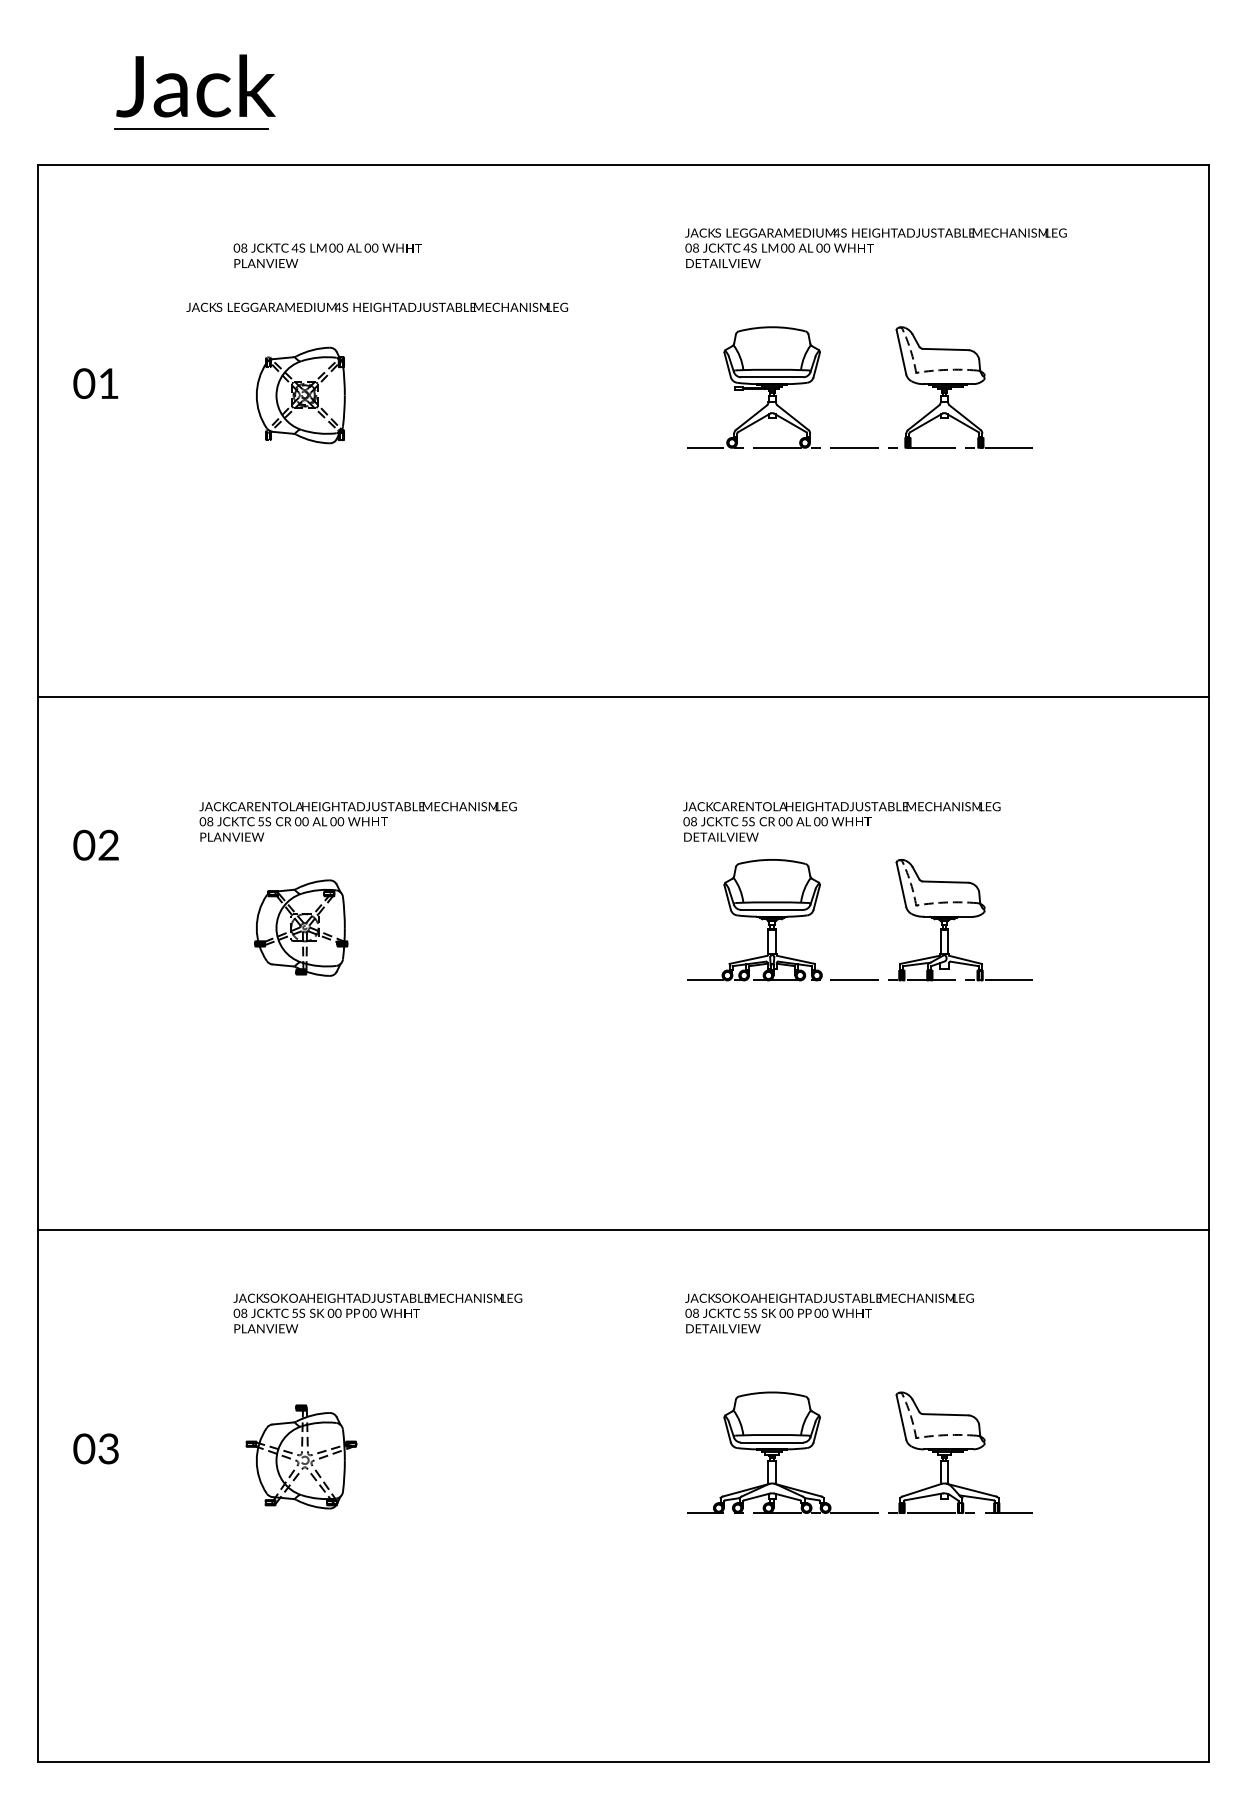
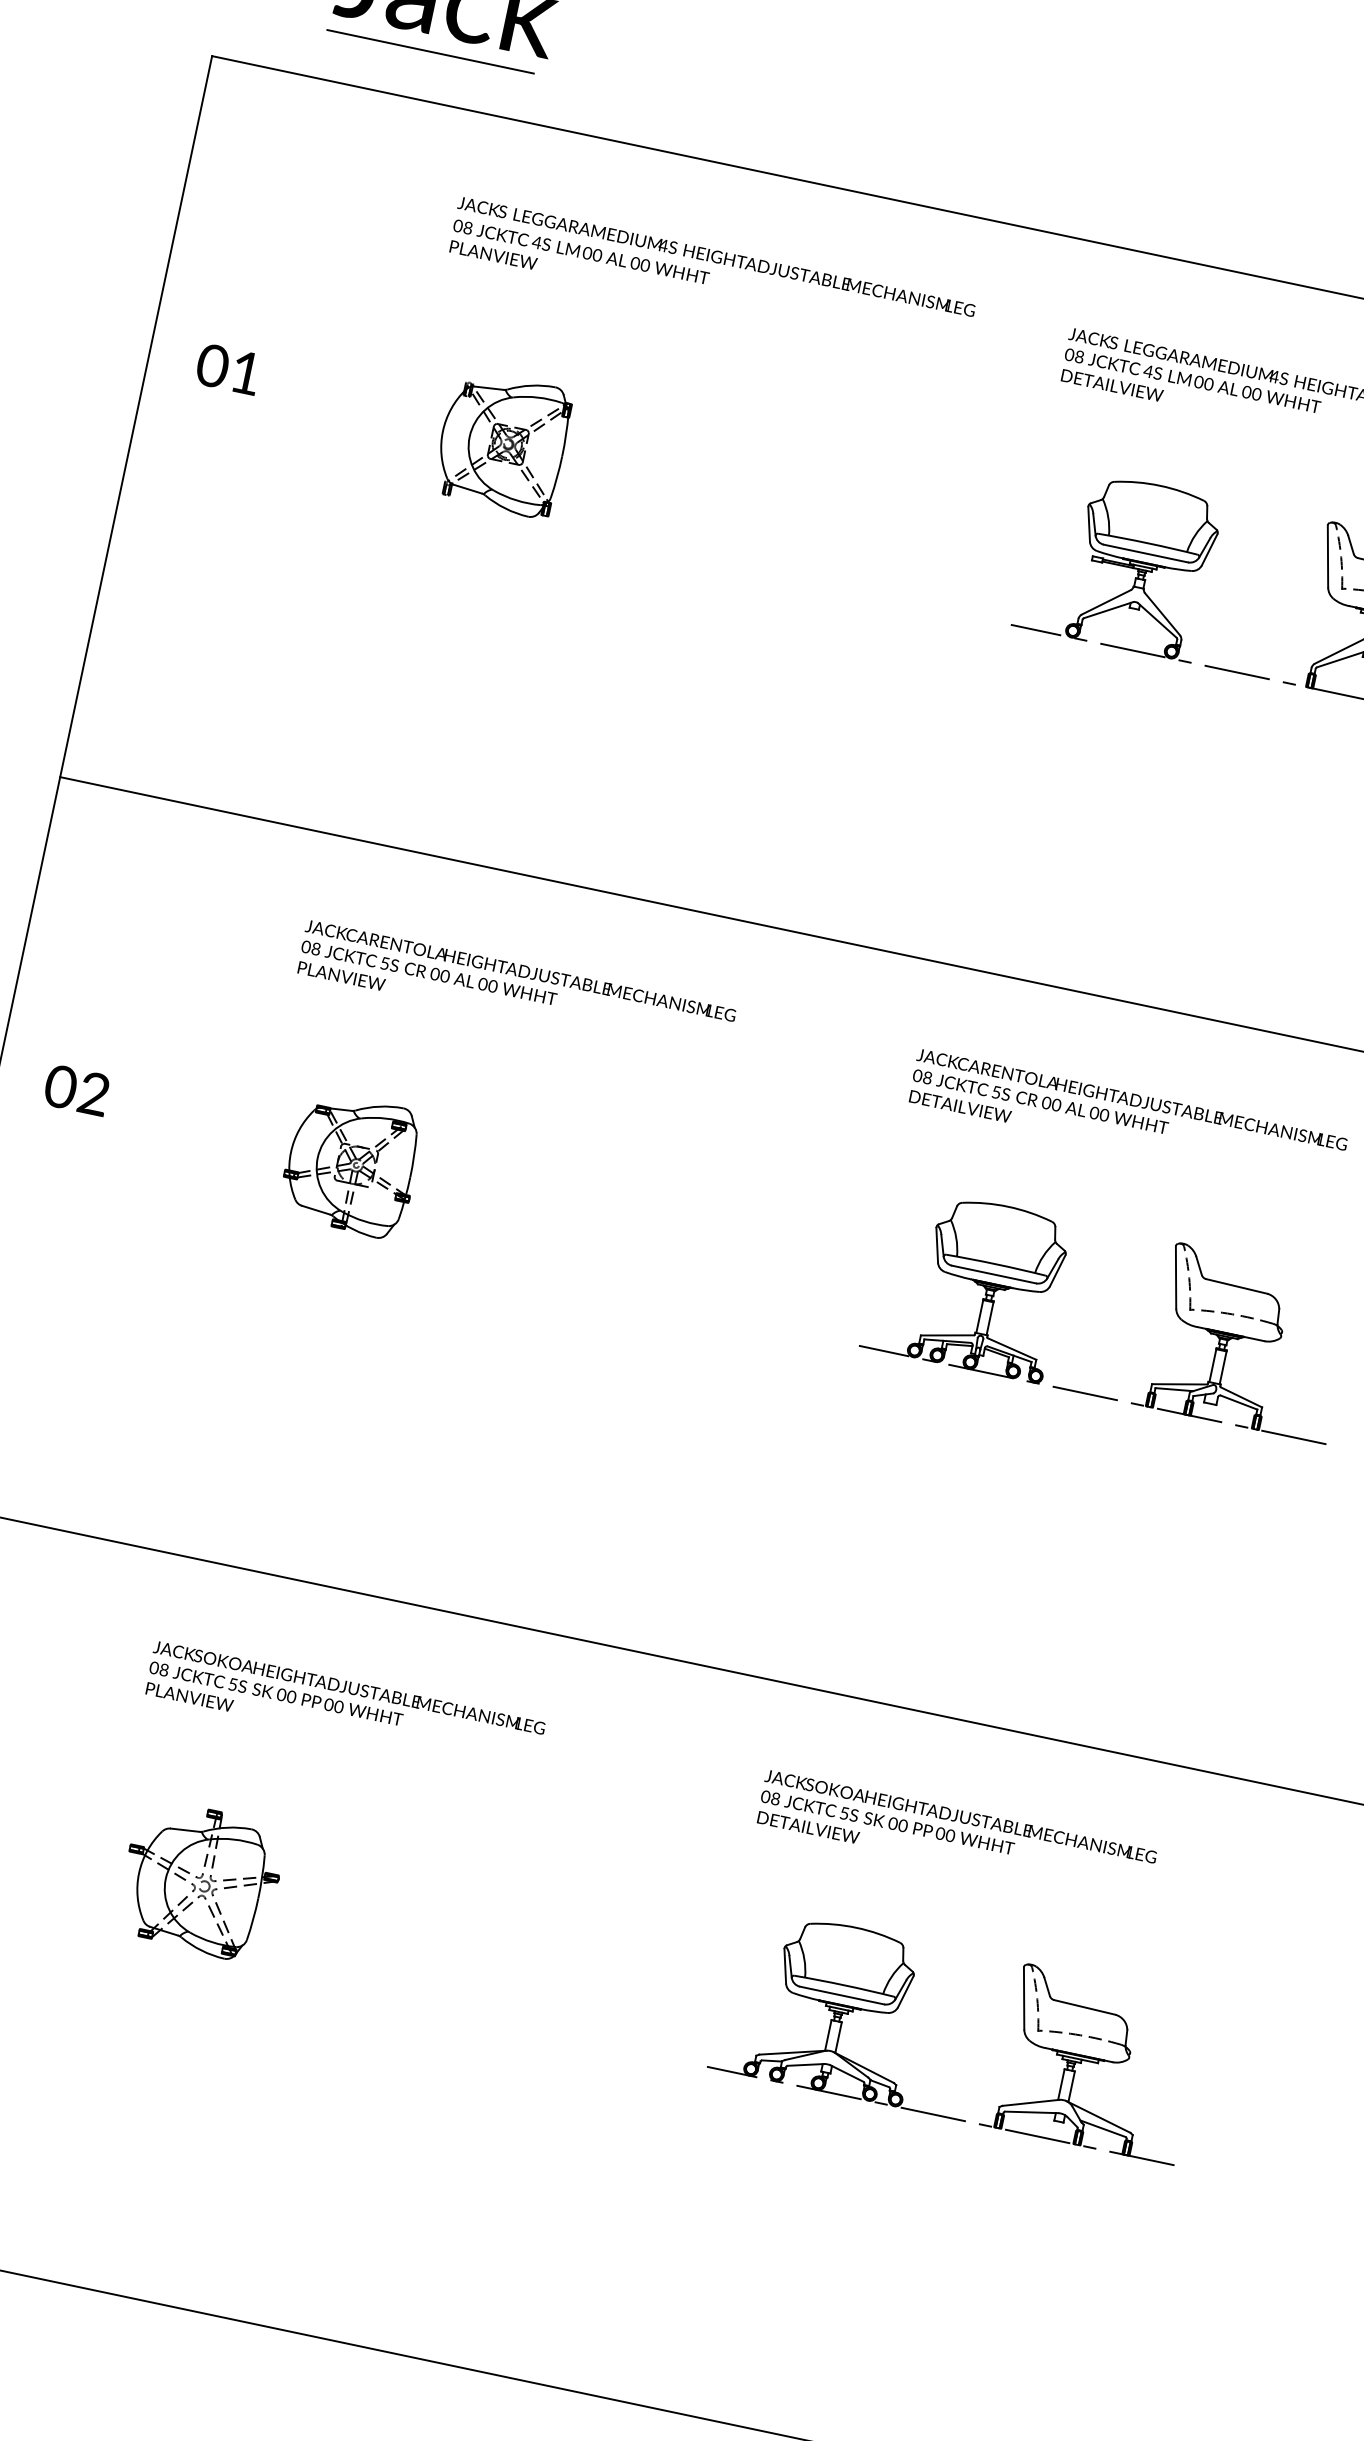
text: (377, 306) -> (717, 255), moved
text: (357, 821) -> (515, 990), moved
text: (841, 821) -> (1127, 1119), moved
text: (95, 844) -> (76, 1089), moved

